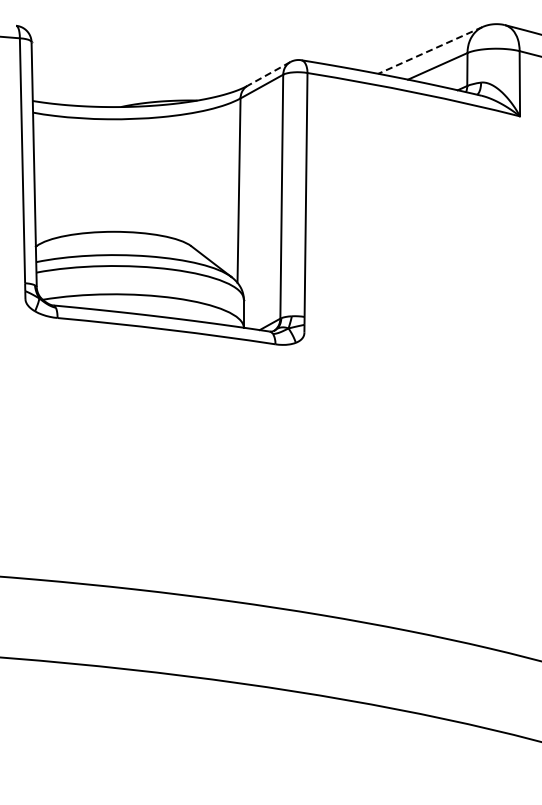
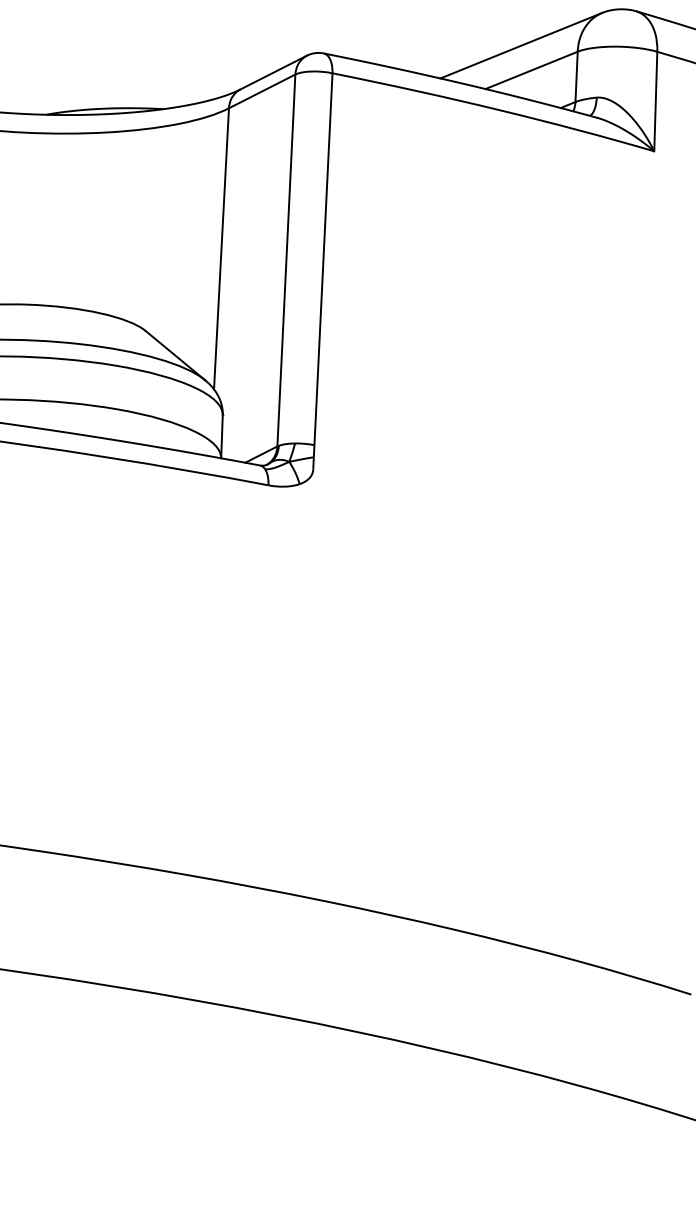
line: (430, 50) -> (521, 45), dashed -> solid
line: (268, 74) -> (272, 73), dashed -> solid

